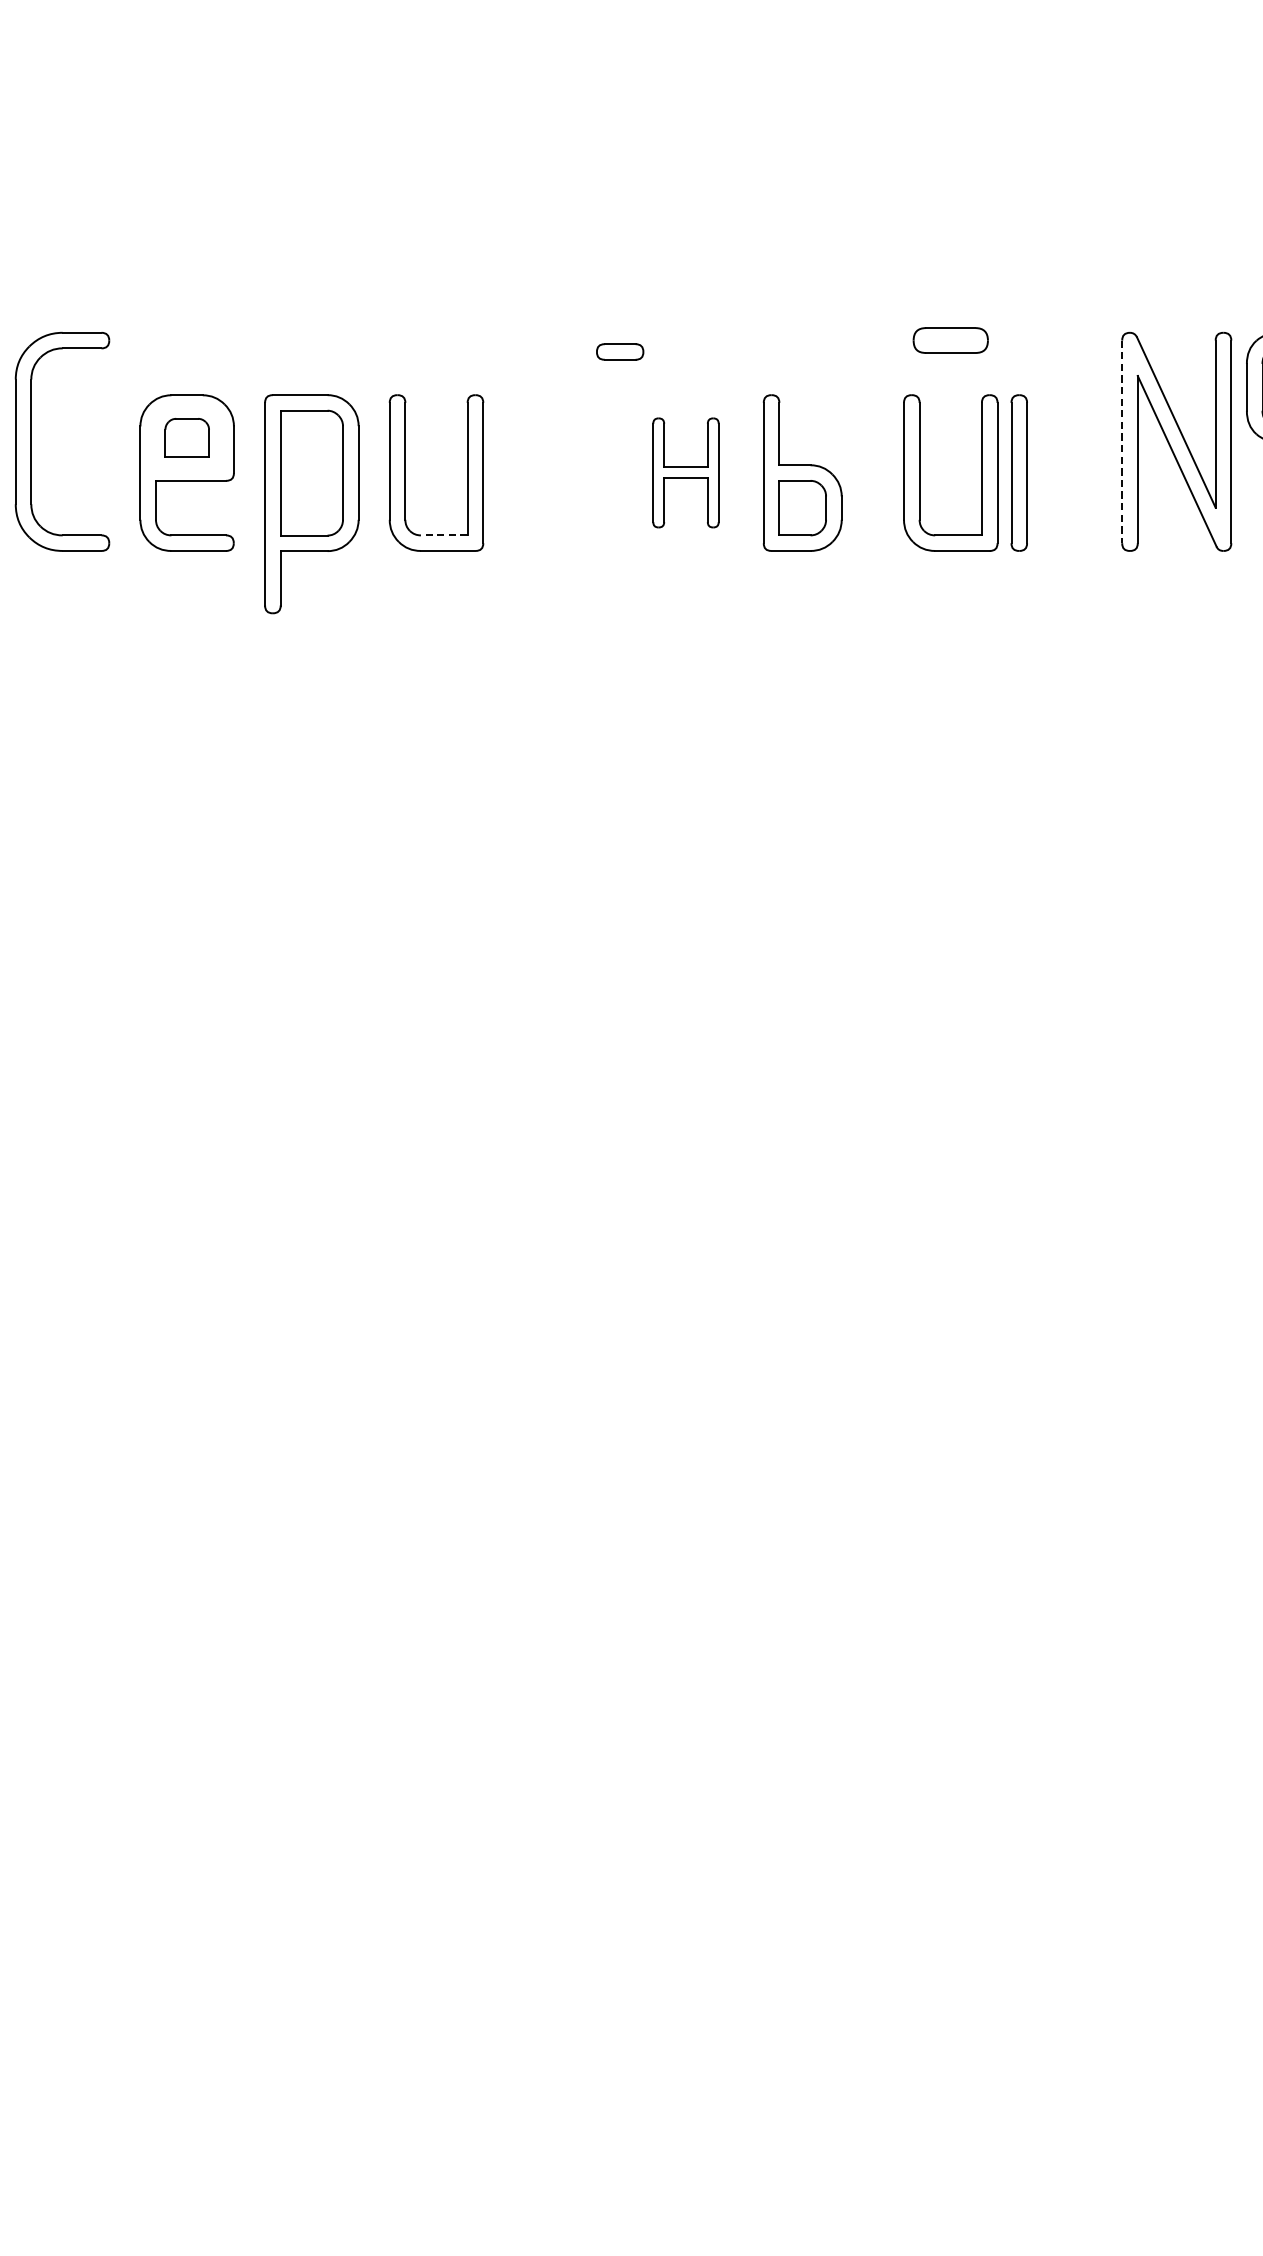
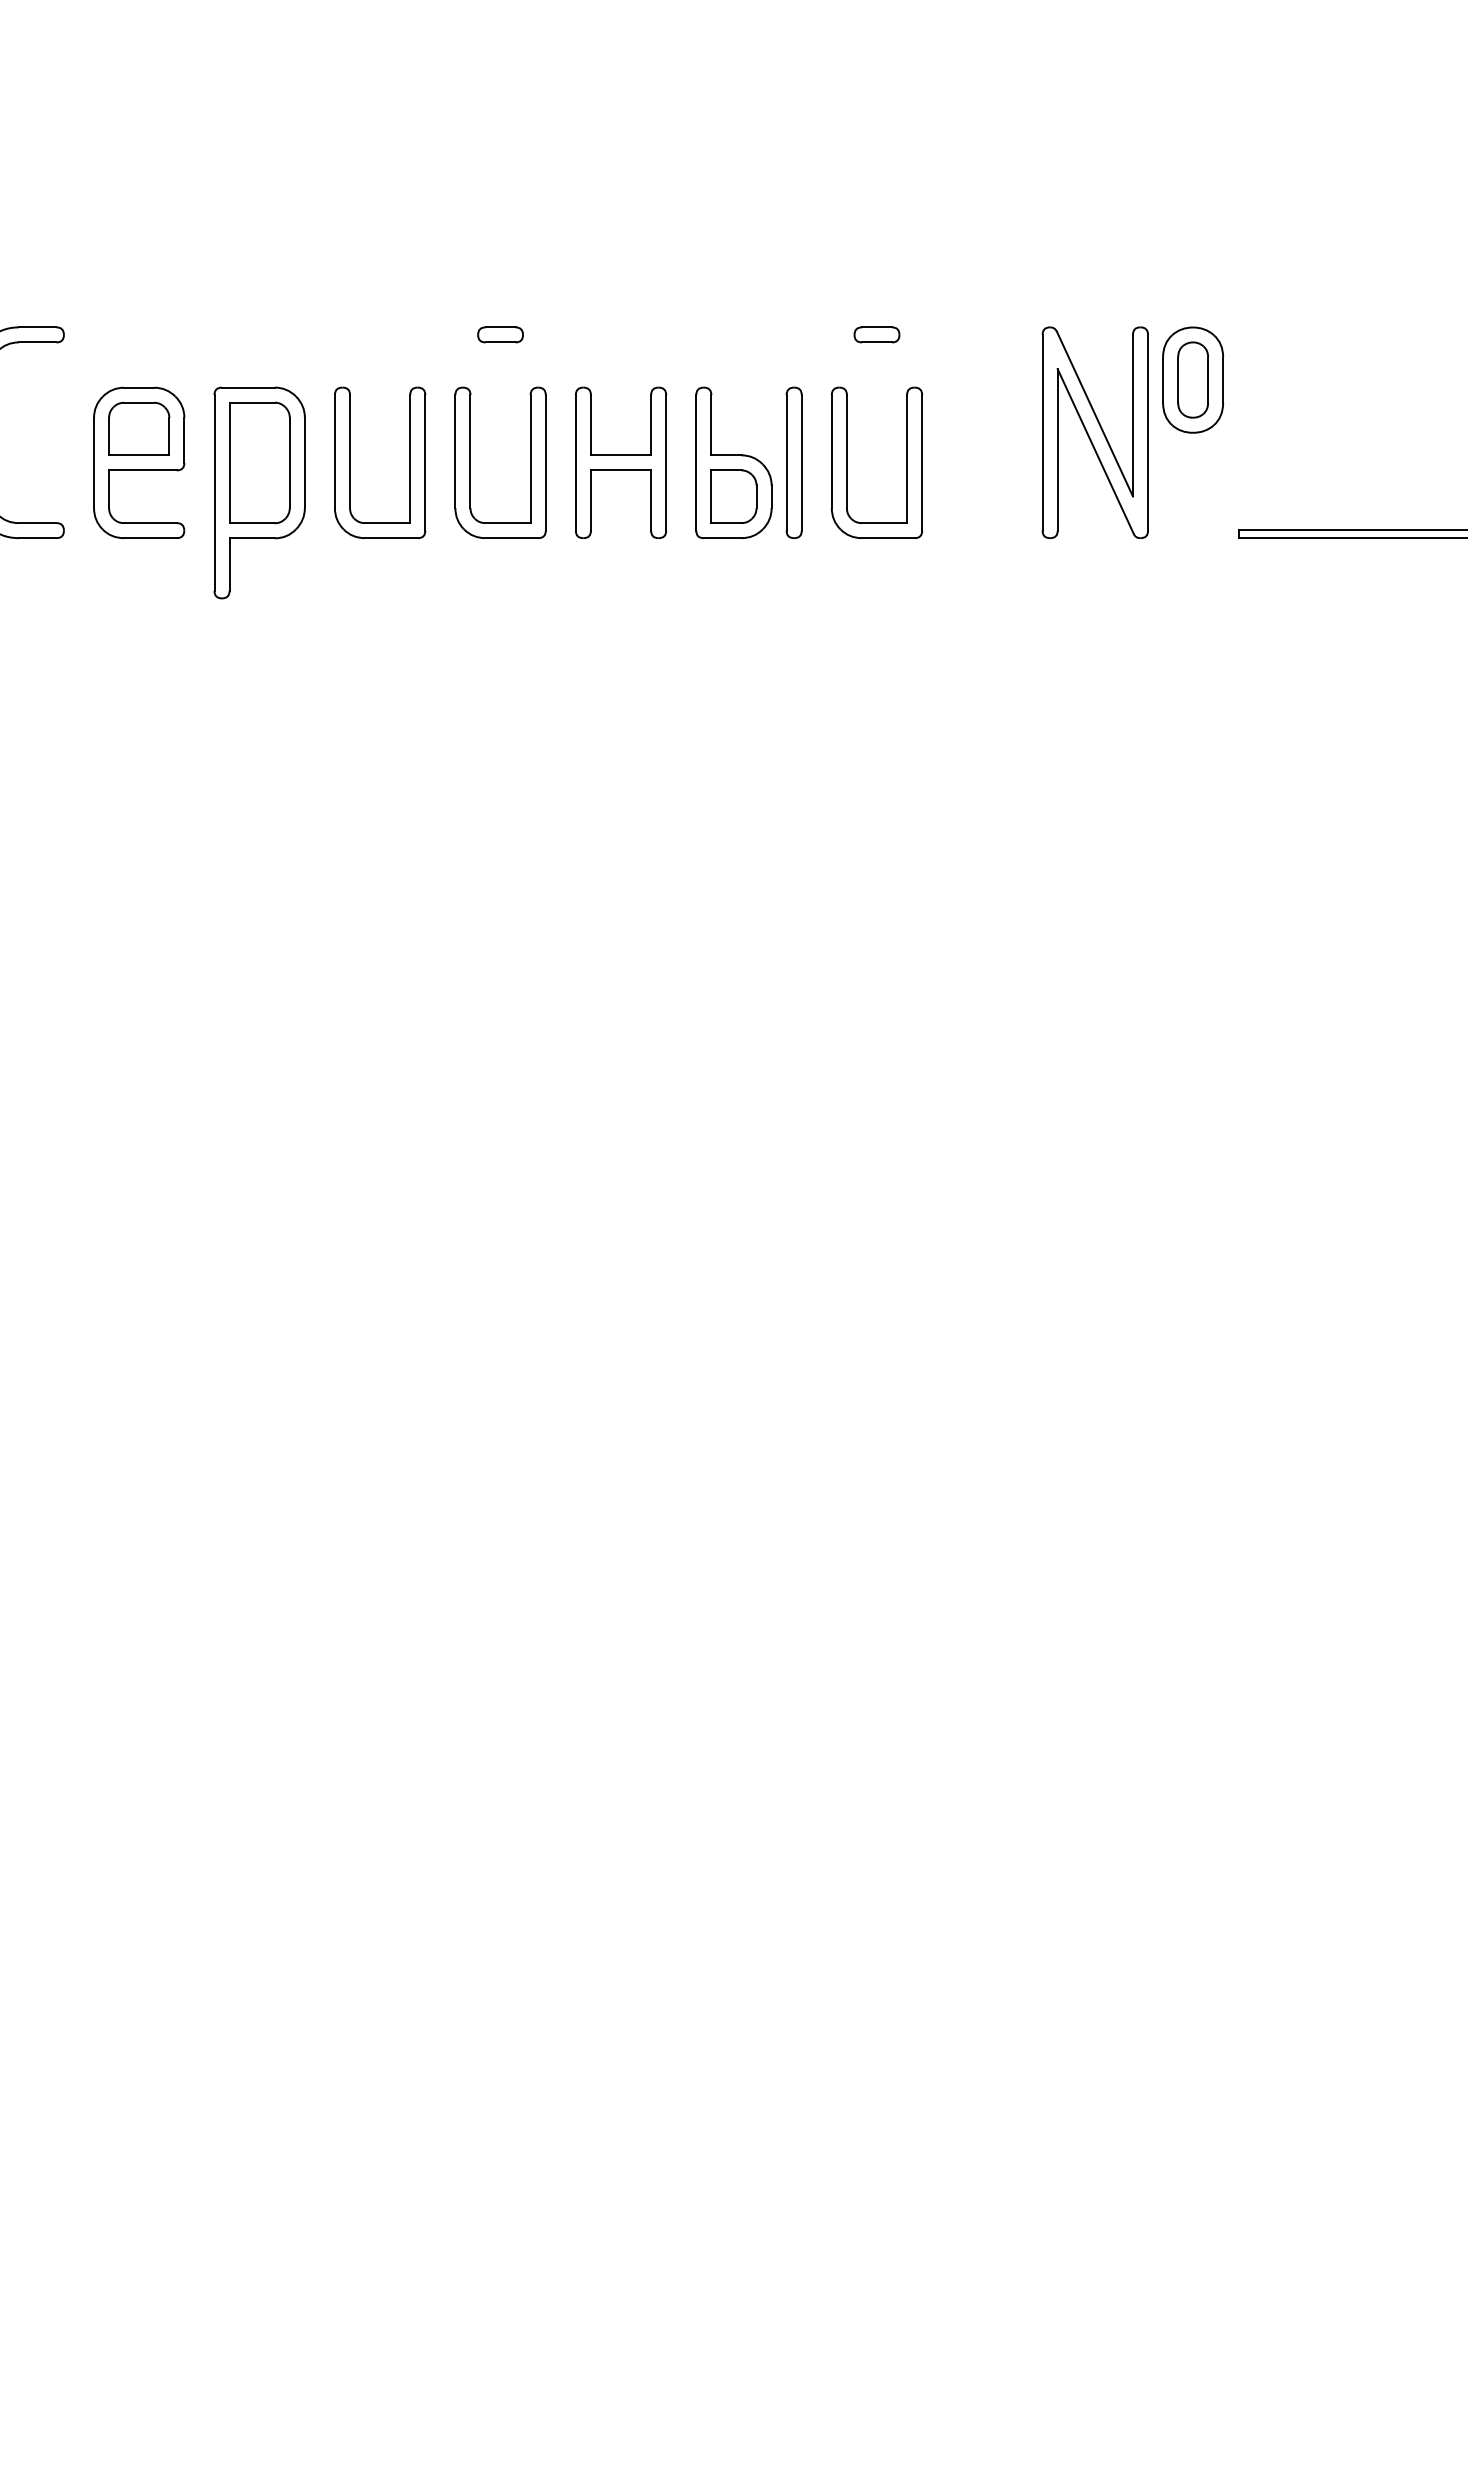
part: (950, 340) -> (876, 334), size x0.62
part: (620, 351) -> (500, 334), moved
part: (187, 437) -> (139, 428), size x1.43
line: (1122, 441) -> (1042, 432), dashed -> solid
part: (530, 472) -> (470, 462), added
part: (686, 472) -> (621, 462), size x1.43
part: (1018, 472) -> (793, 462), moved
line: (444, 535) -> (387, 523), dashed -> solid

